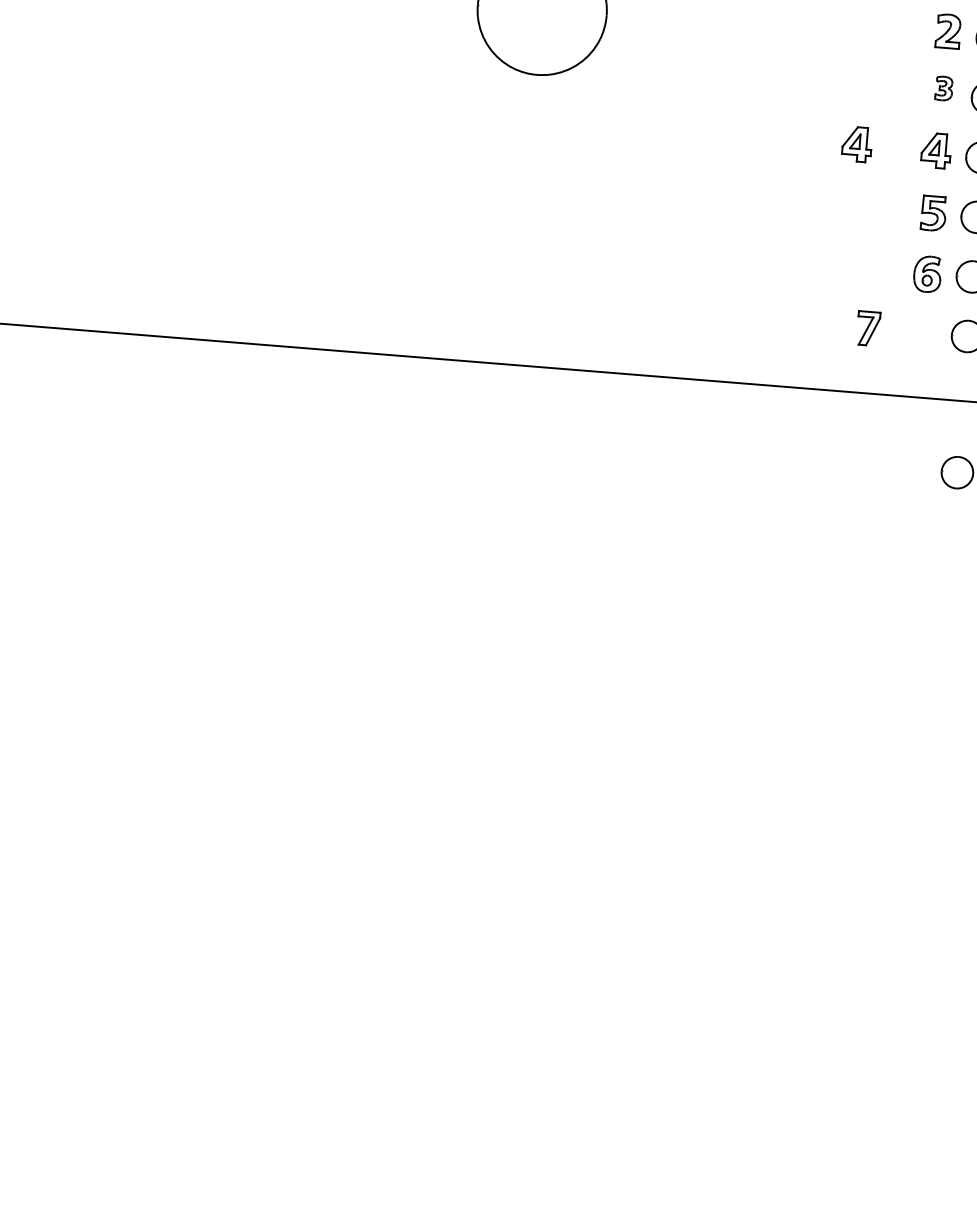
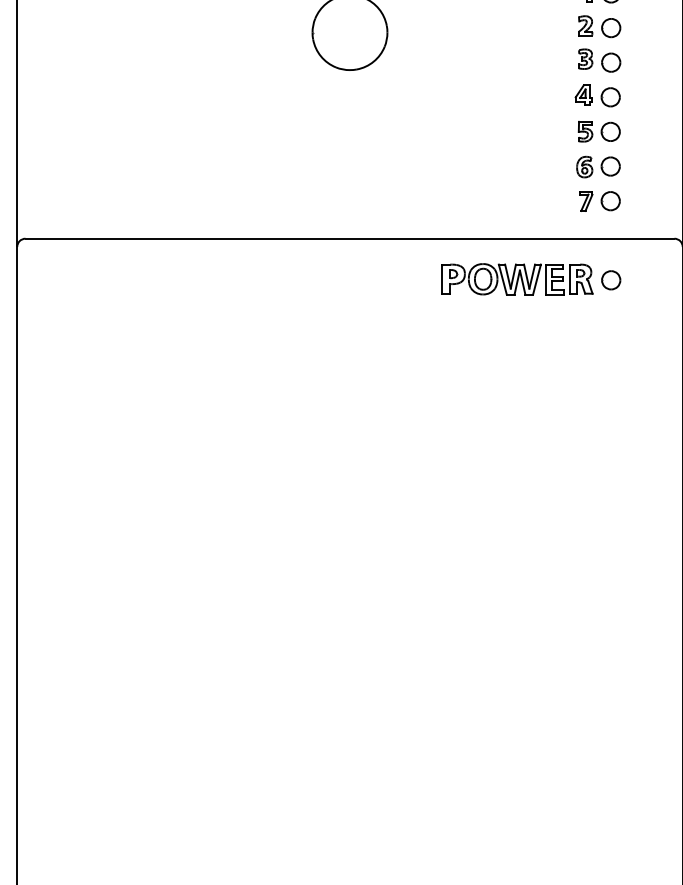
part: (943, 87) -> (585, 58), size x1.43
part: (856, 142) -> (537, 94), removed
part: (869, 329) -> (586, 201), moved
part: (796, 458) -> (517, 279), added

